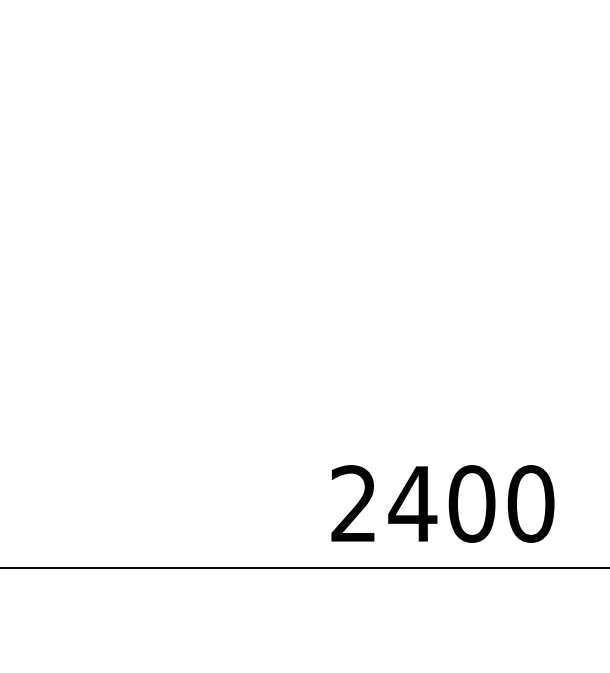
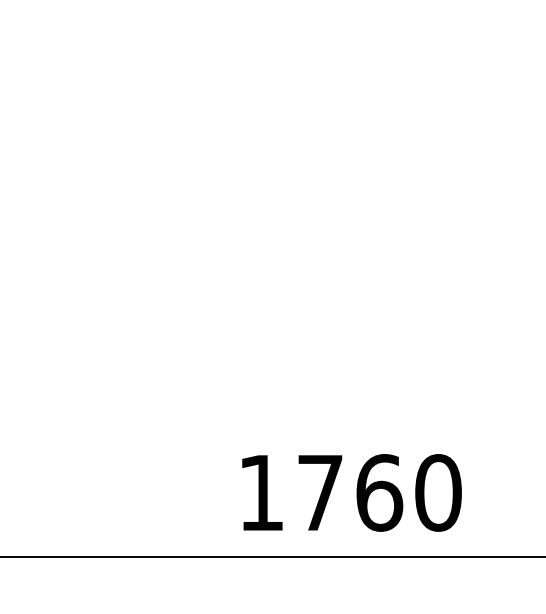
text: (413, 503) -> (320, 492), 2400 -> 1760

